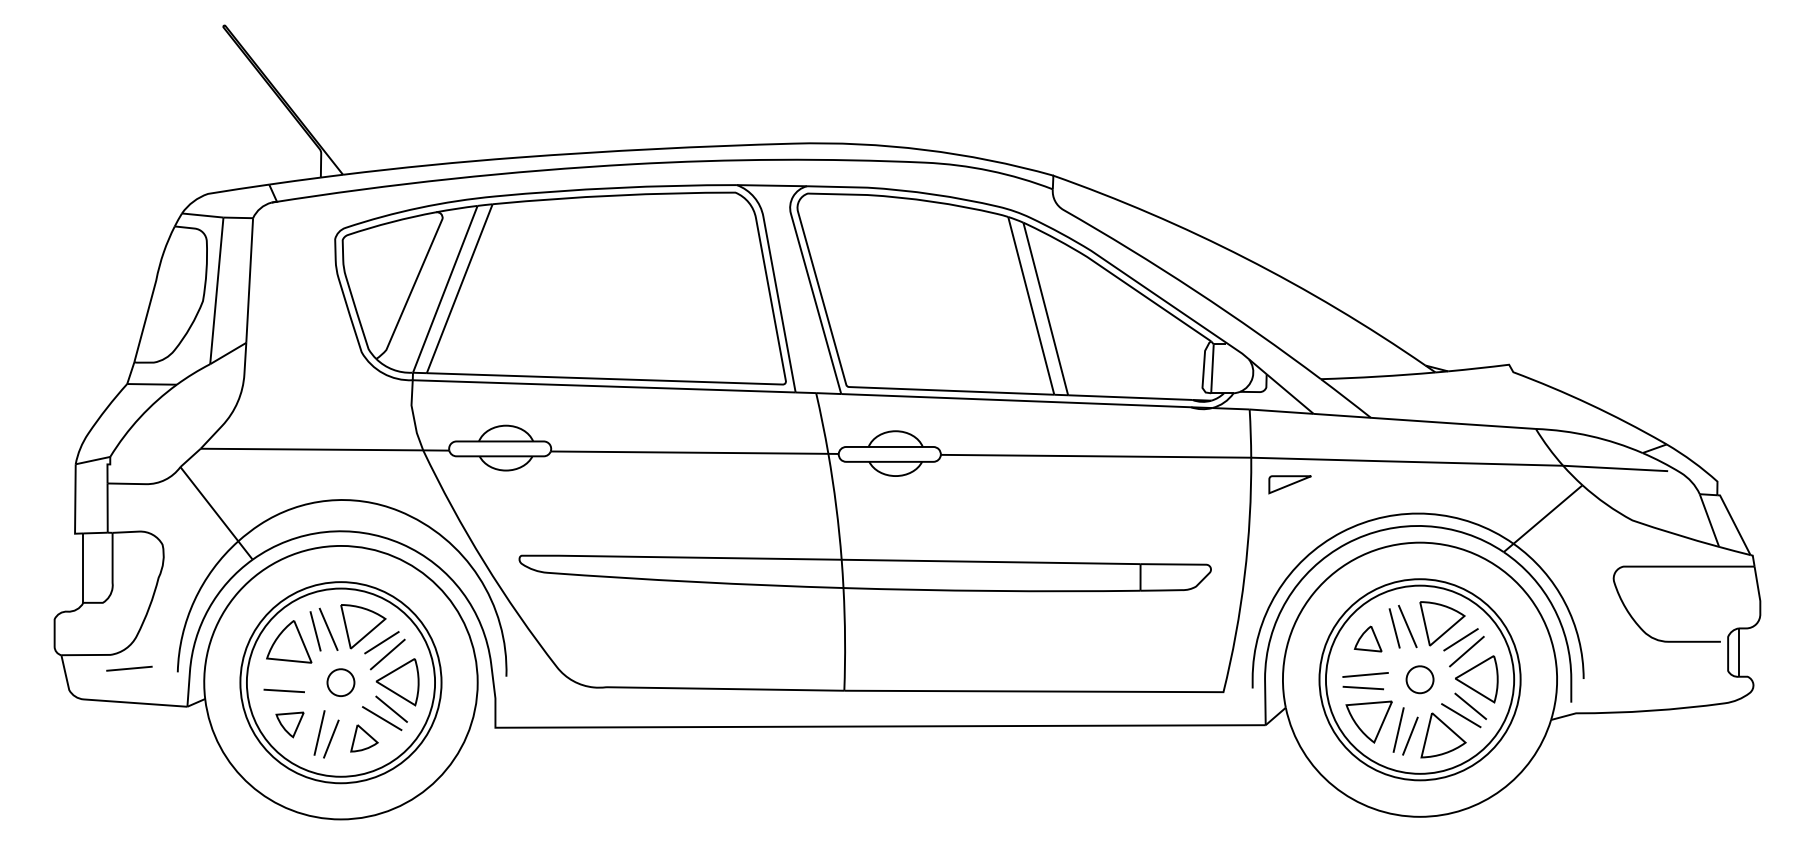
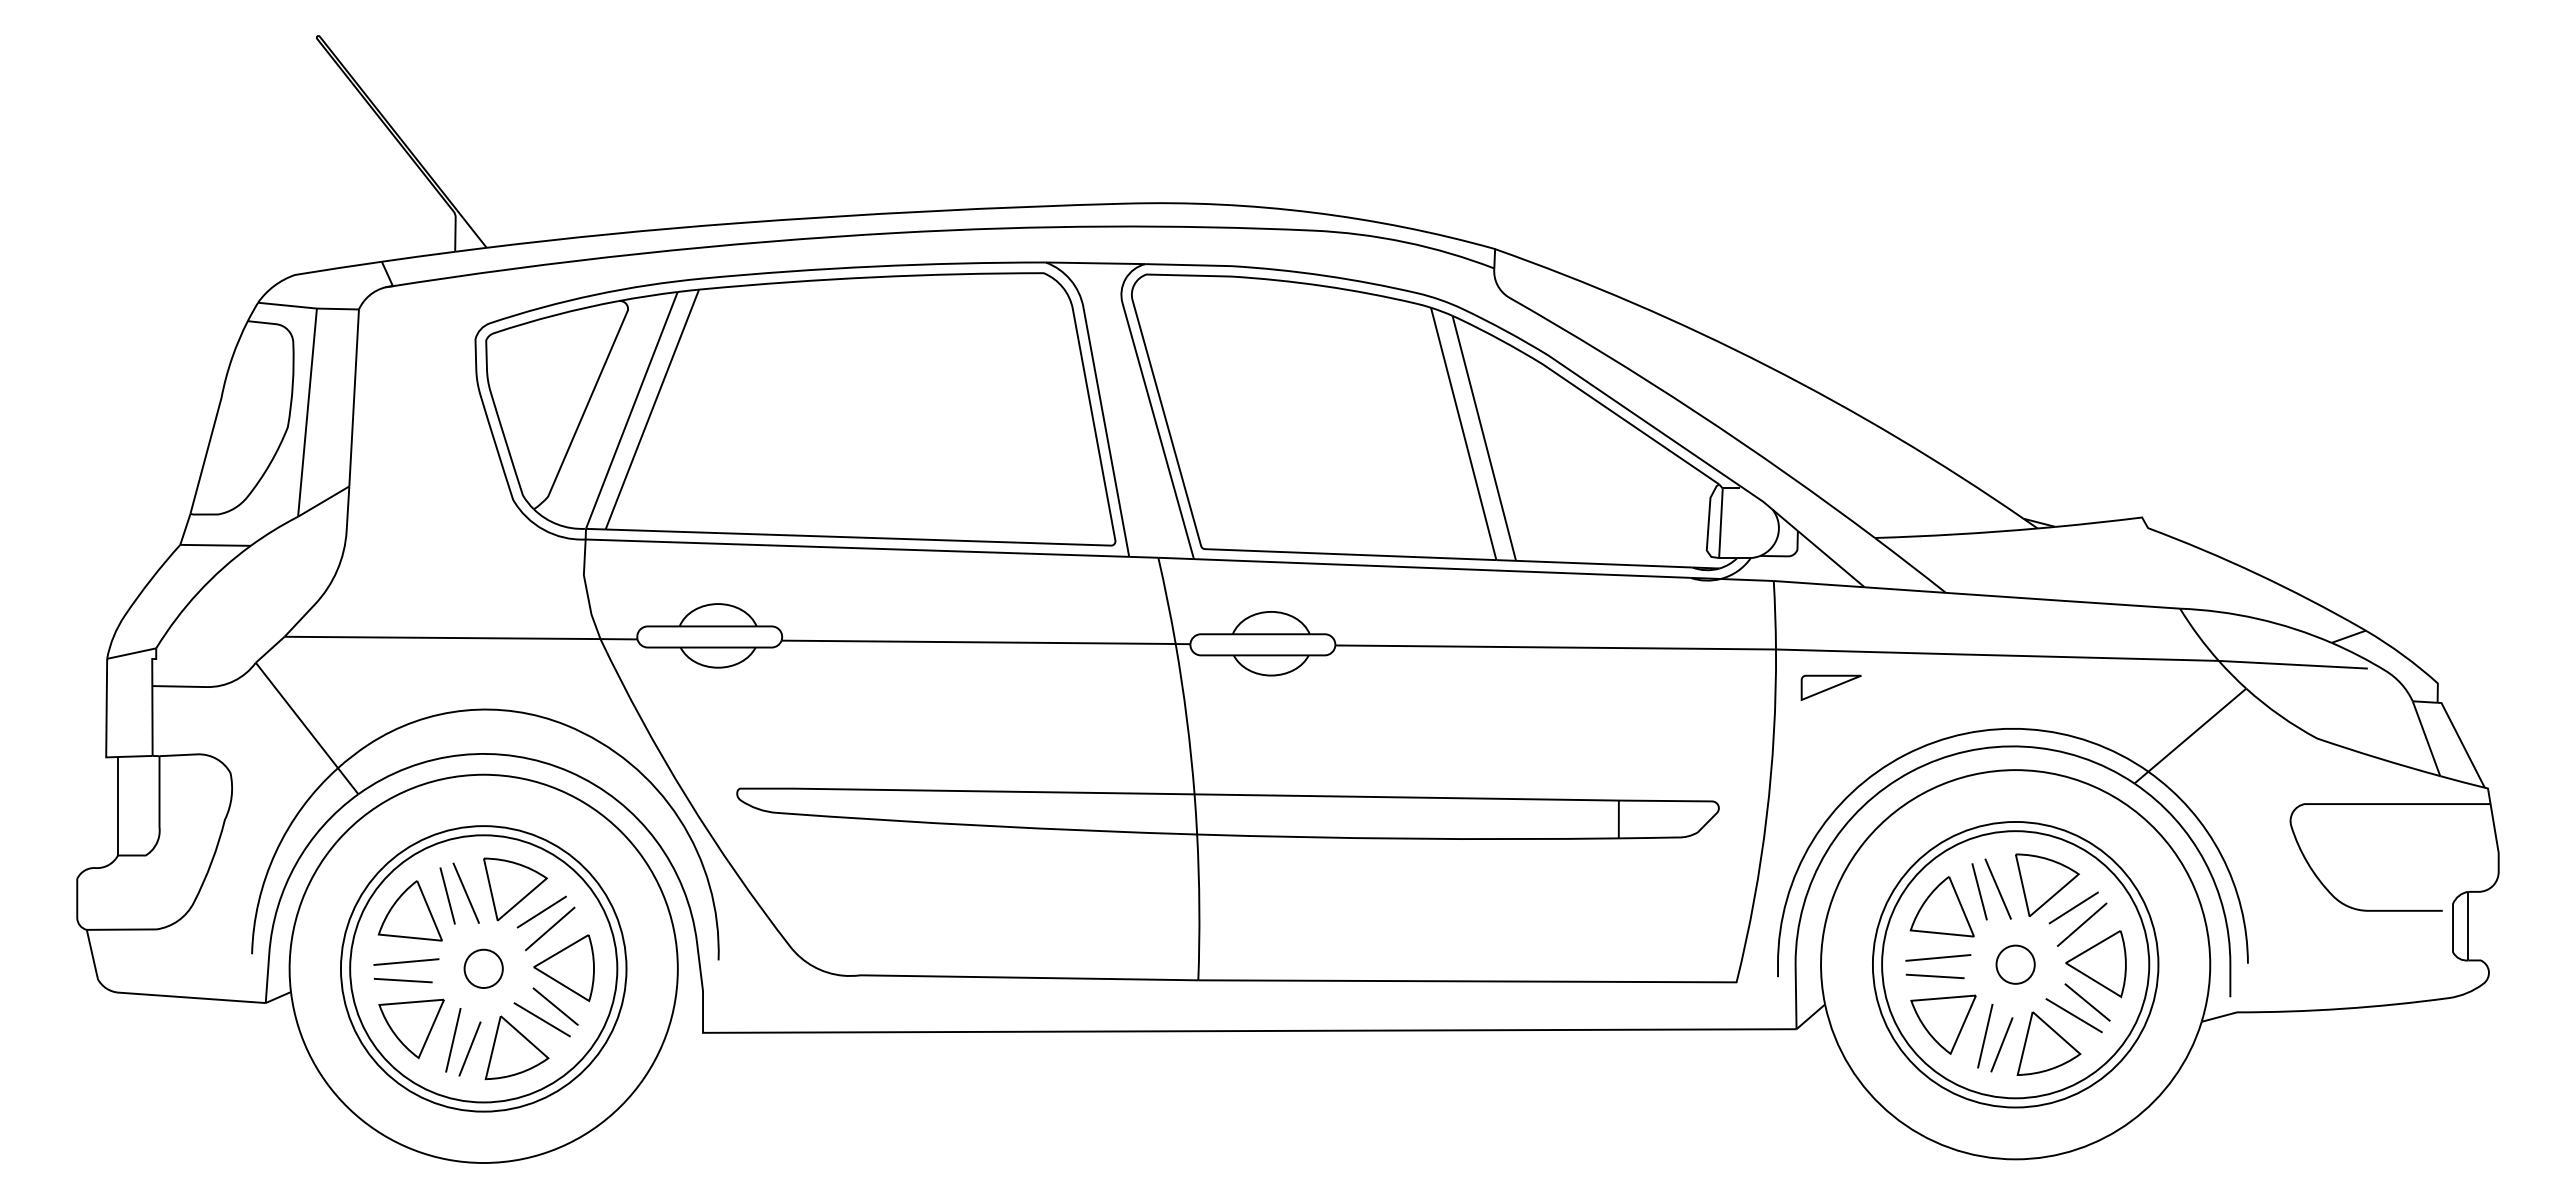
part: (1367, 638) -> (1941, 906), size x1.67
line: (129, 668) -> (406, 961), moved
part: (290, 724) -> (411, 1028), size x1.67
part: (364, 738) -> (516, 1047), size x1.67

